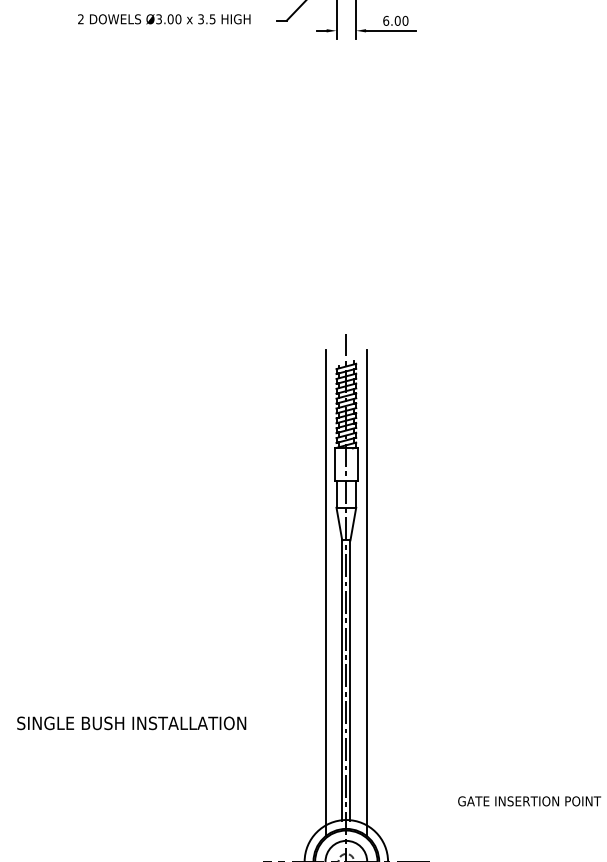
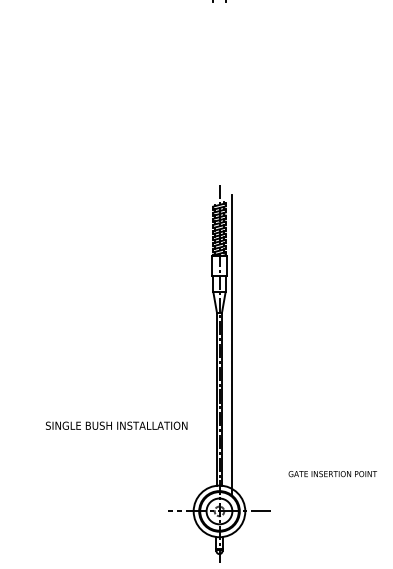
line: (325, 591) -> (206, 344), removed
text: (131, 722) -> (116, 425), moved

